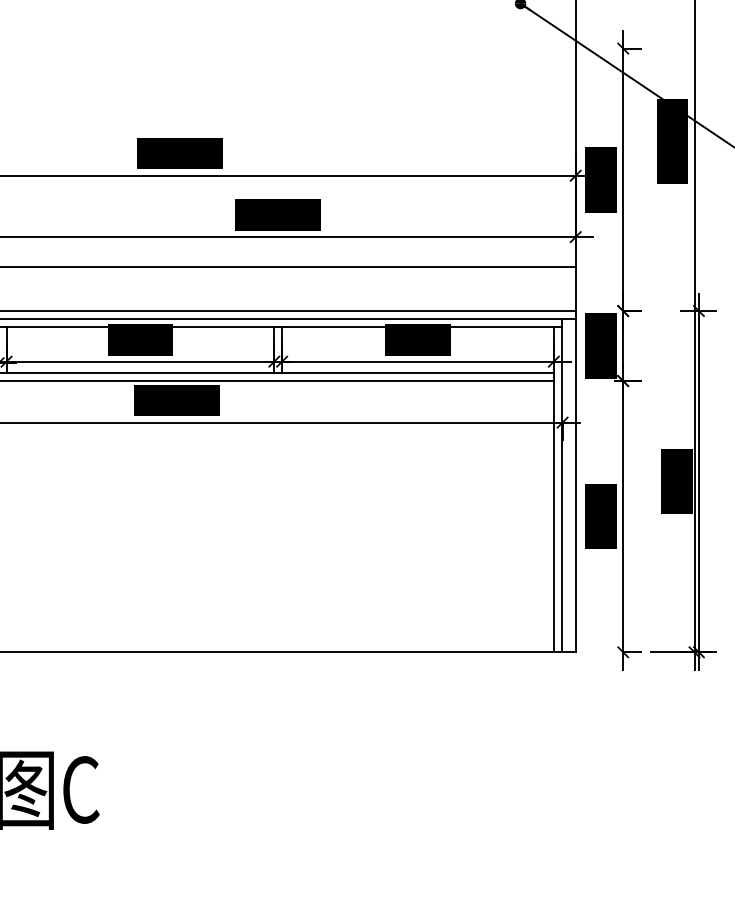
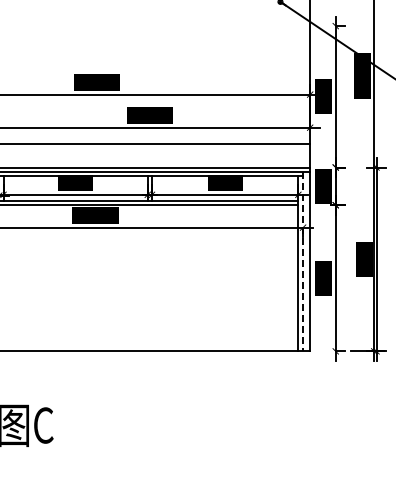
line: (561, 485) -> (302, 261), solid -> dashed

